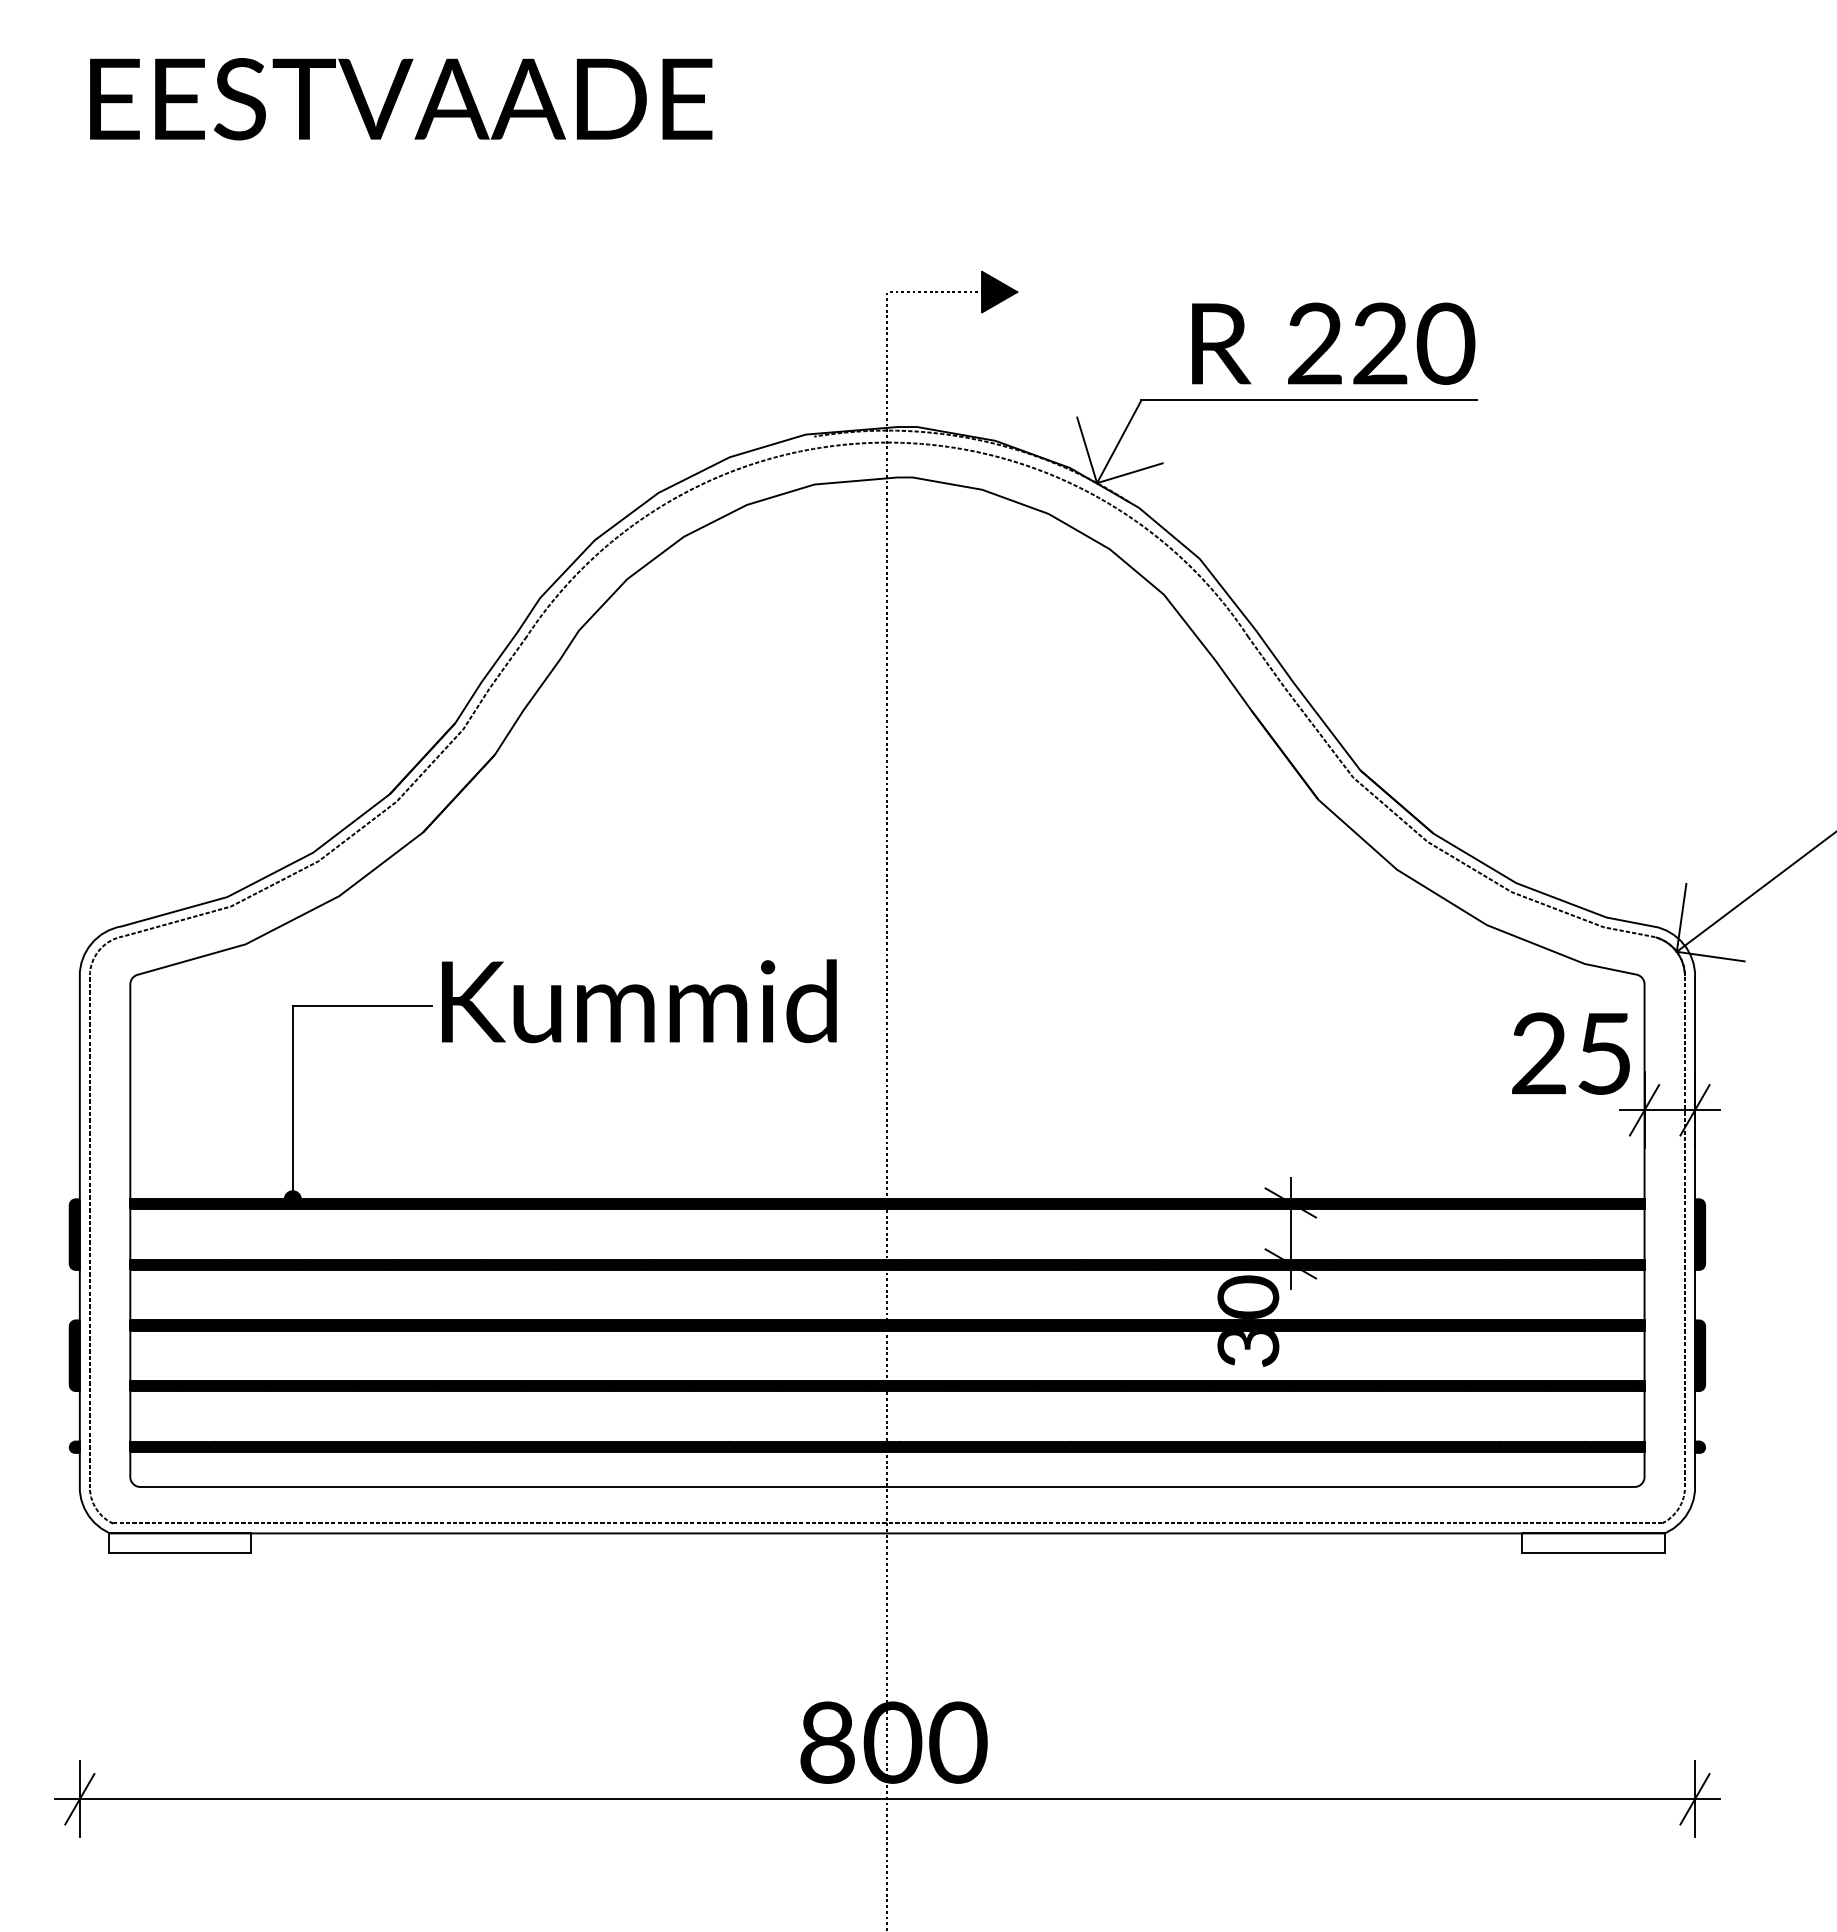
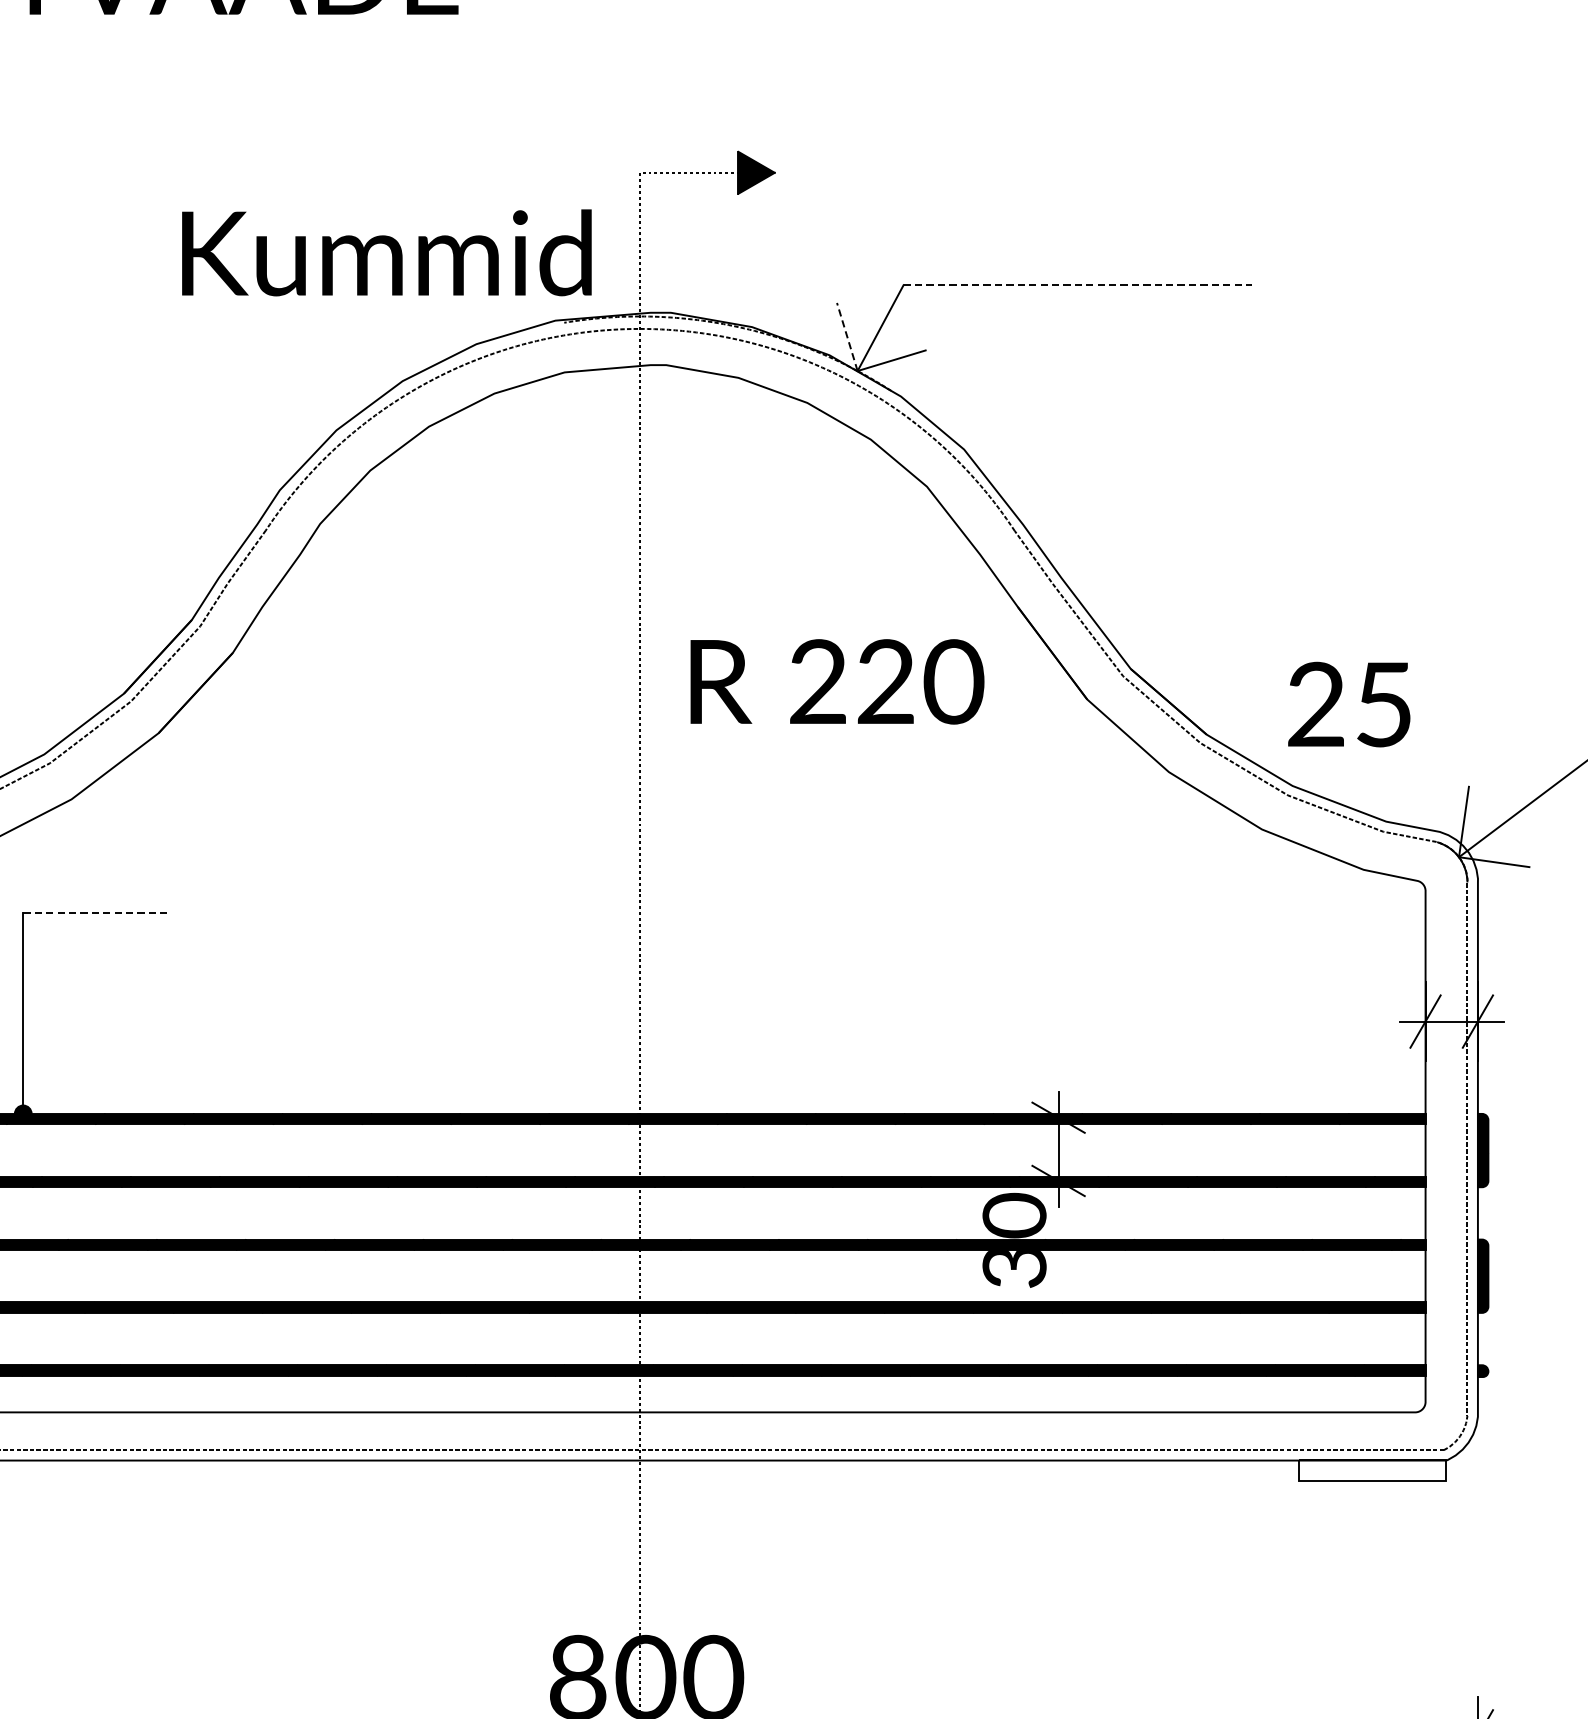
text: (1333, 343) -> (837, 681), moved
line: (1309, 400) -> (1077, 285), solid -> dashed
line: (1087, 449) -> (847, 336), solid -> dashed
text: (639, 1001) -> (387, 253), moved
line: (362, 1005) -> (95, 912), solid -> dashed
text: (1570, 1053) -> (1348, 704), moved

